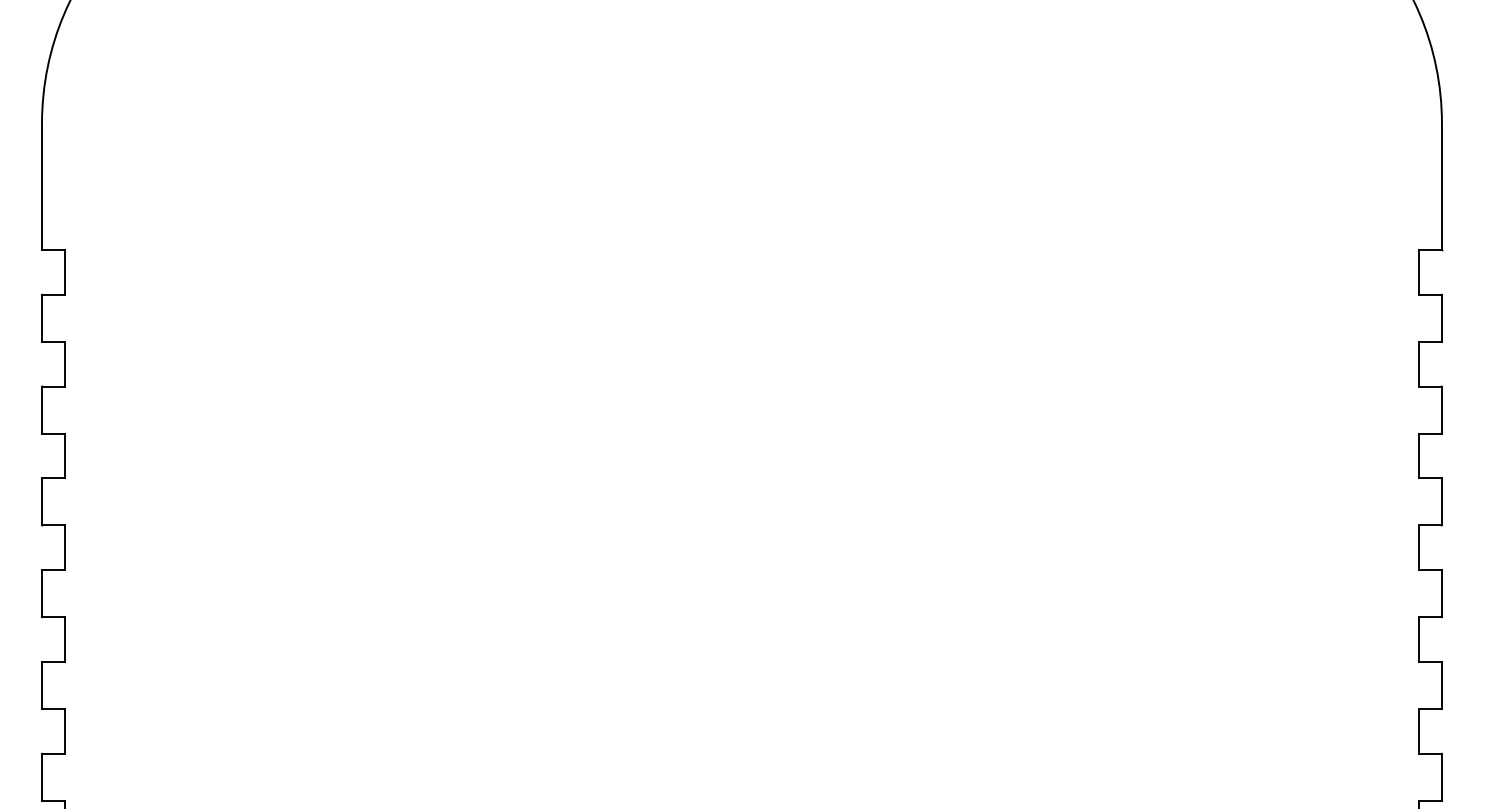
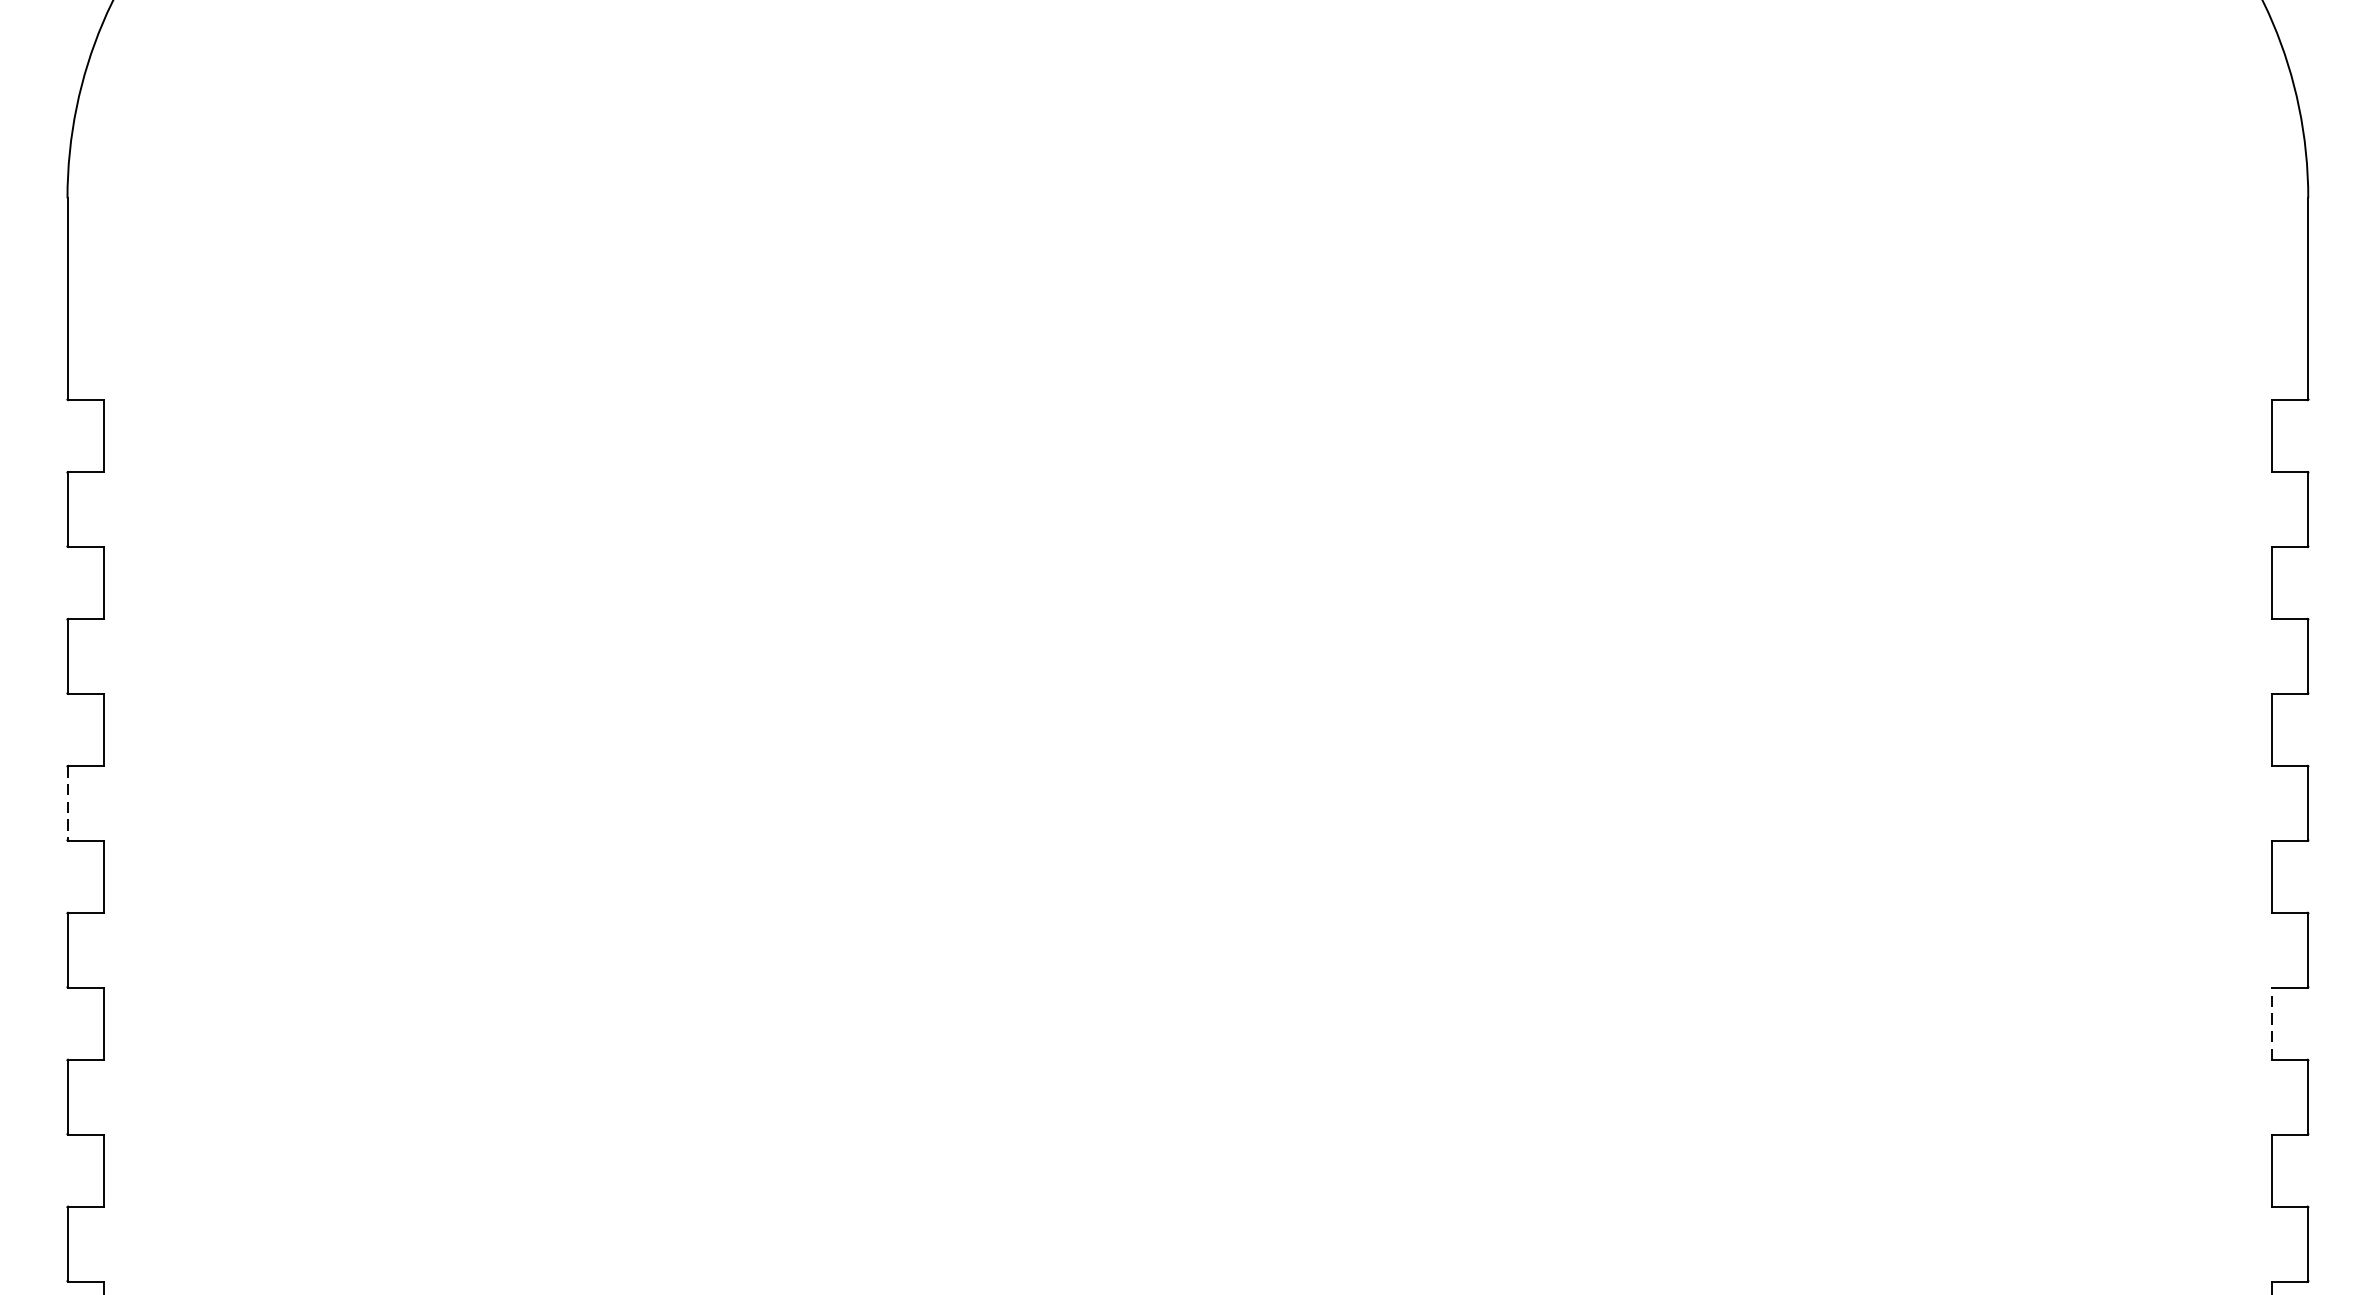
line: (42, 502) -> (68, 804), solid -> dashed
line: (1419, 639) -> (2272, 1023), solid -> dashed

